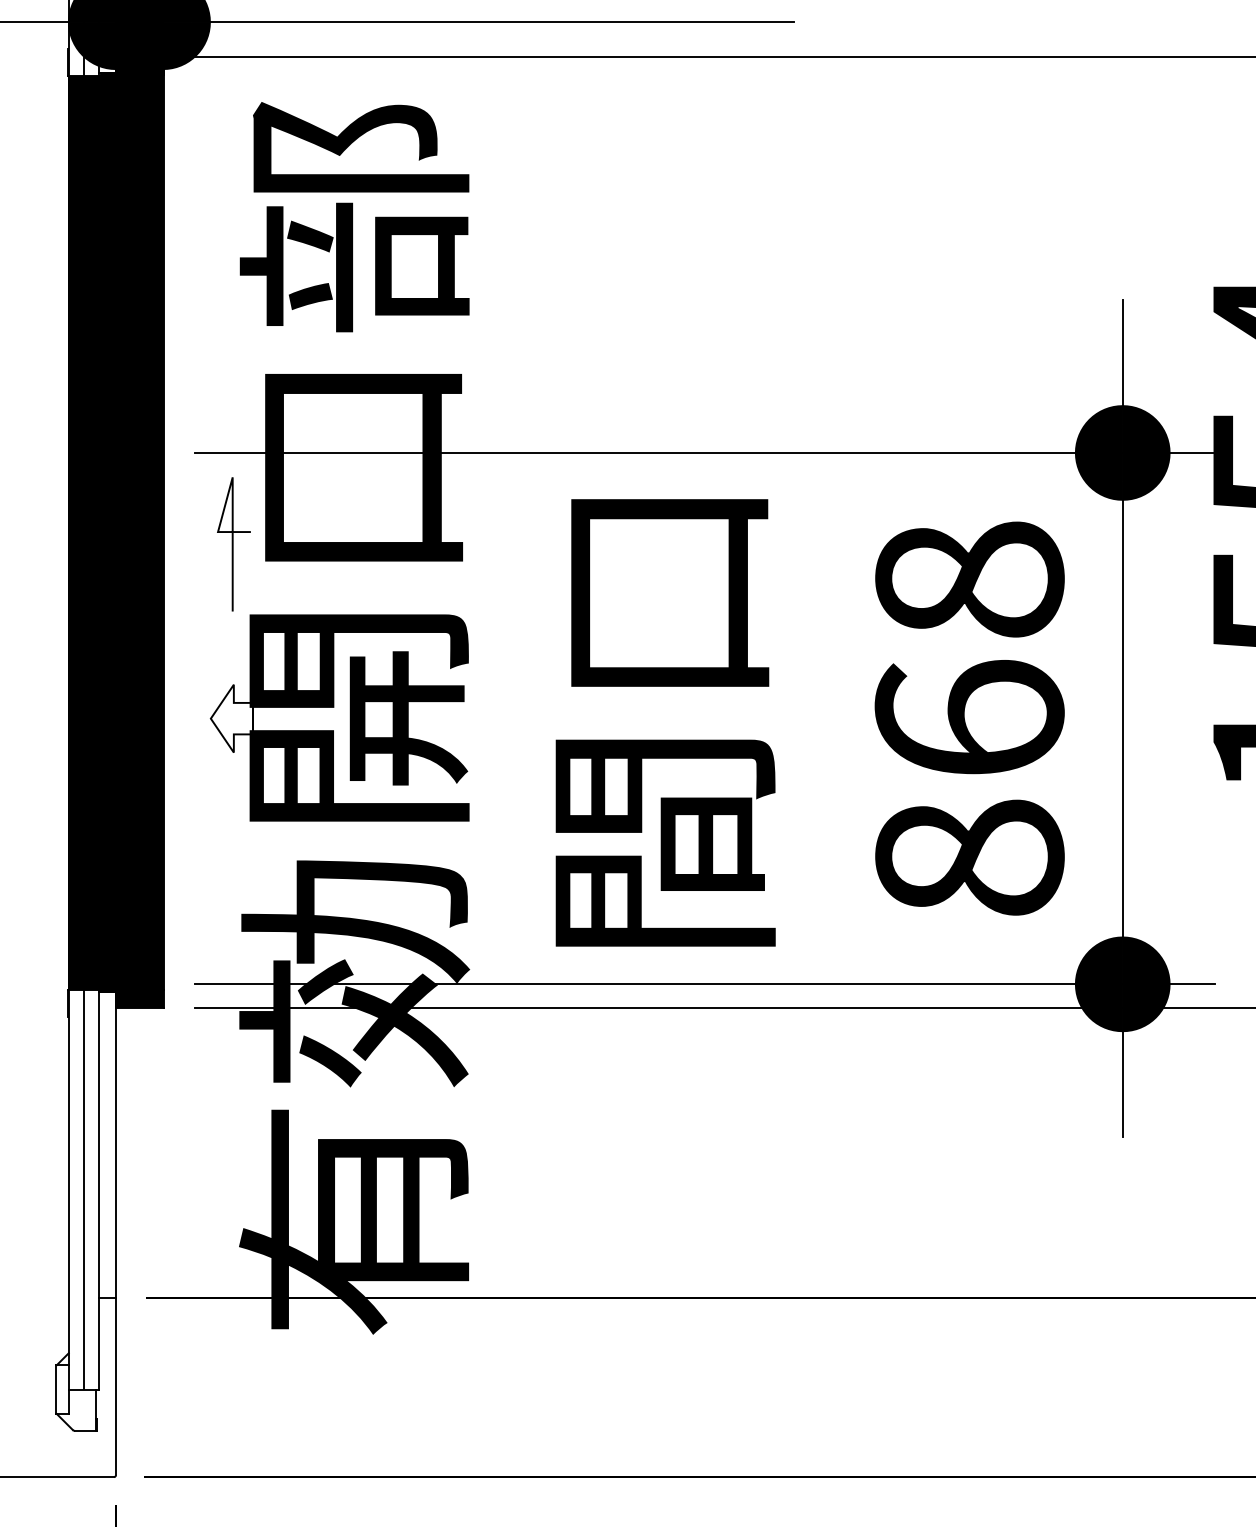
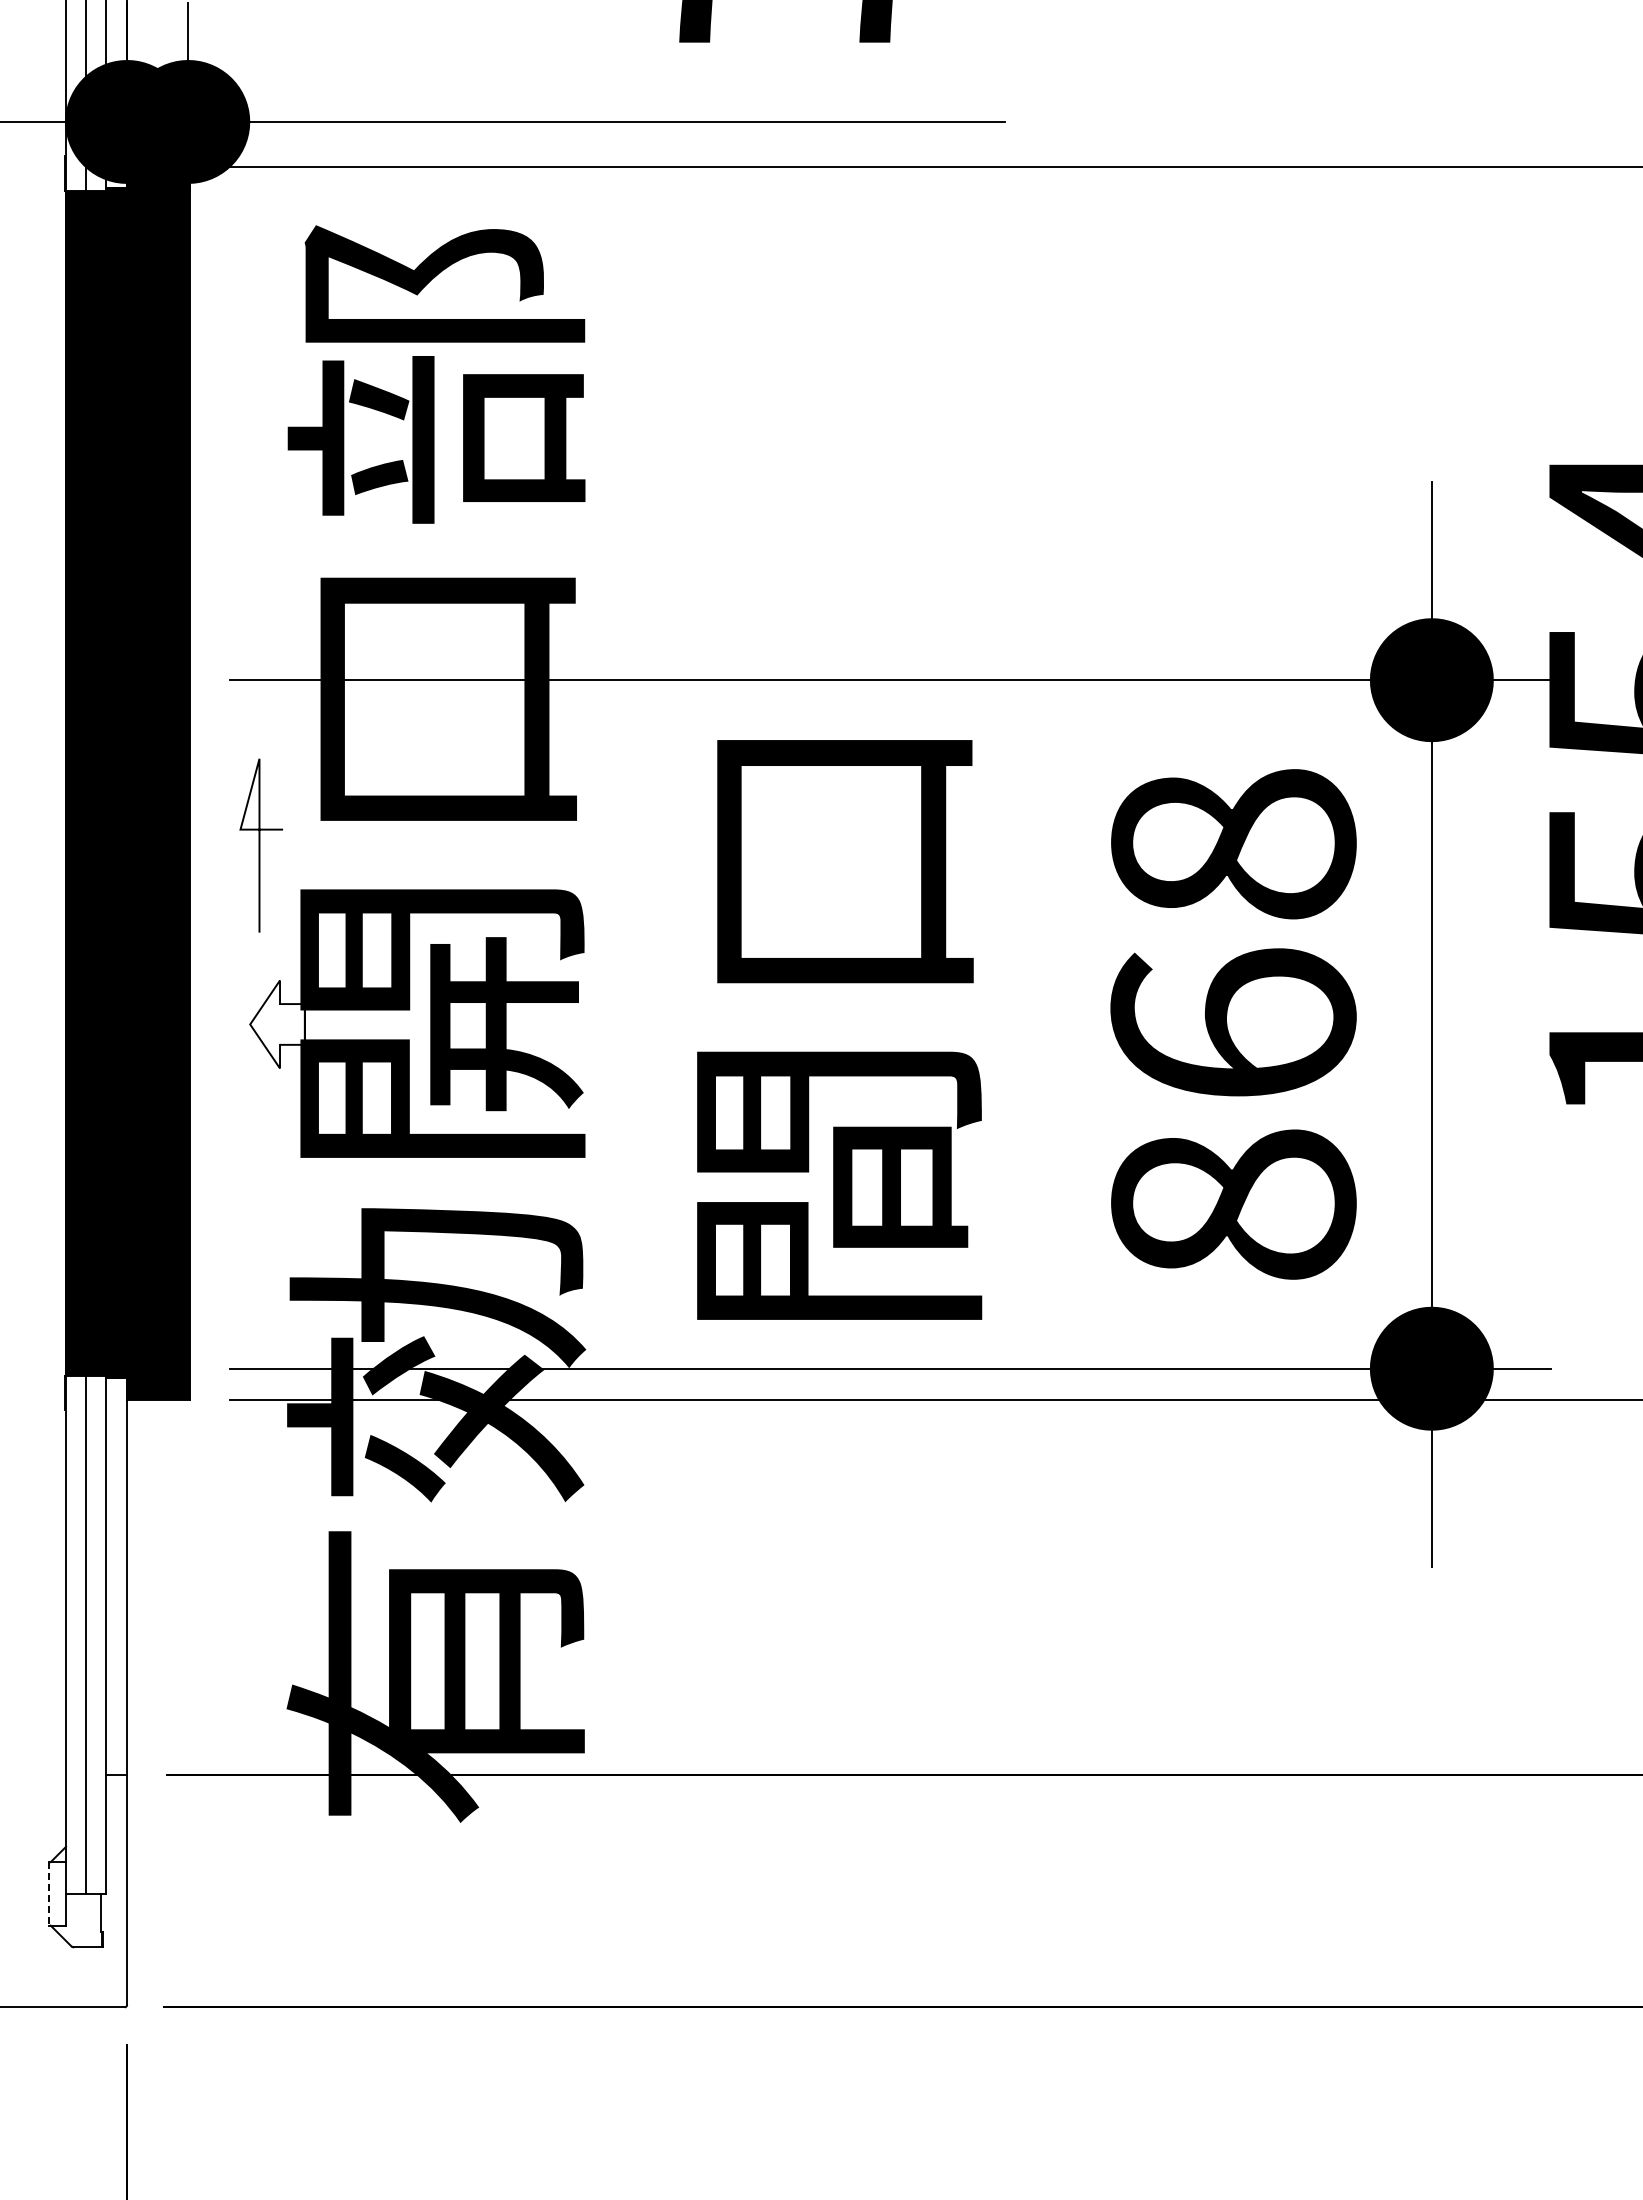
line: (233, 544) -> (260, 845), moved
line: (55, 1389) -> (49, 1893), solid -> dashed

